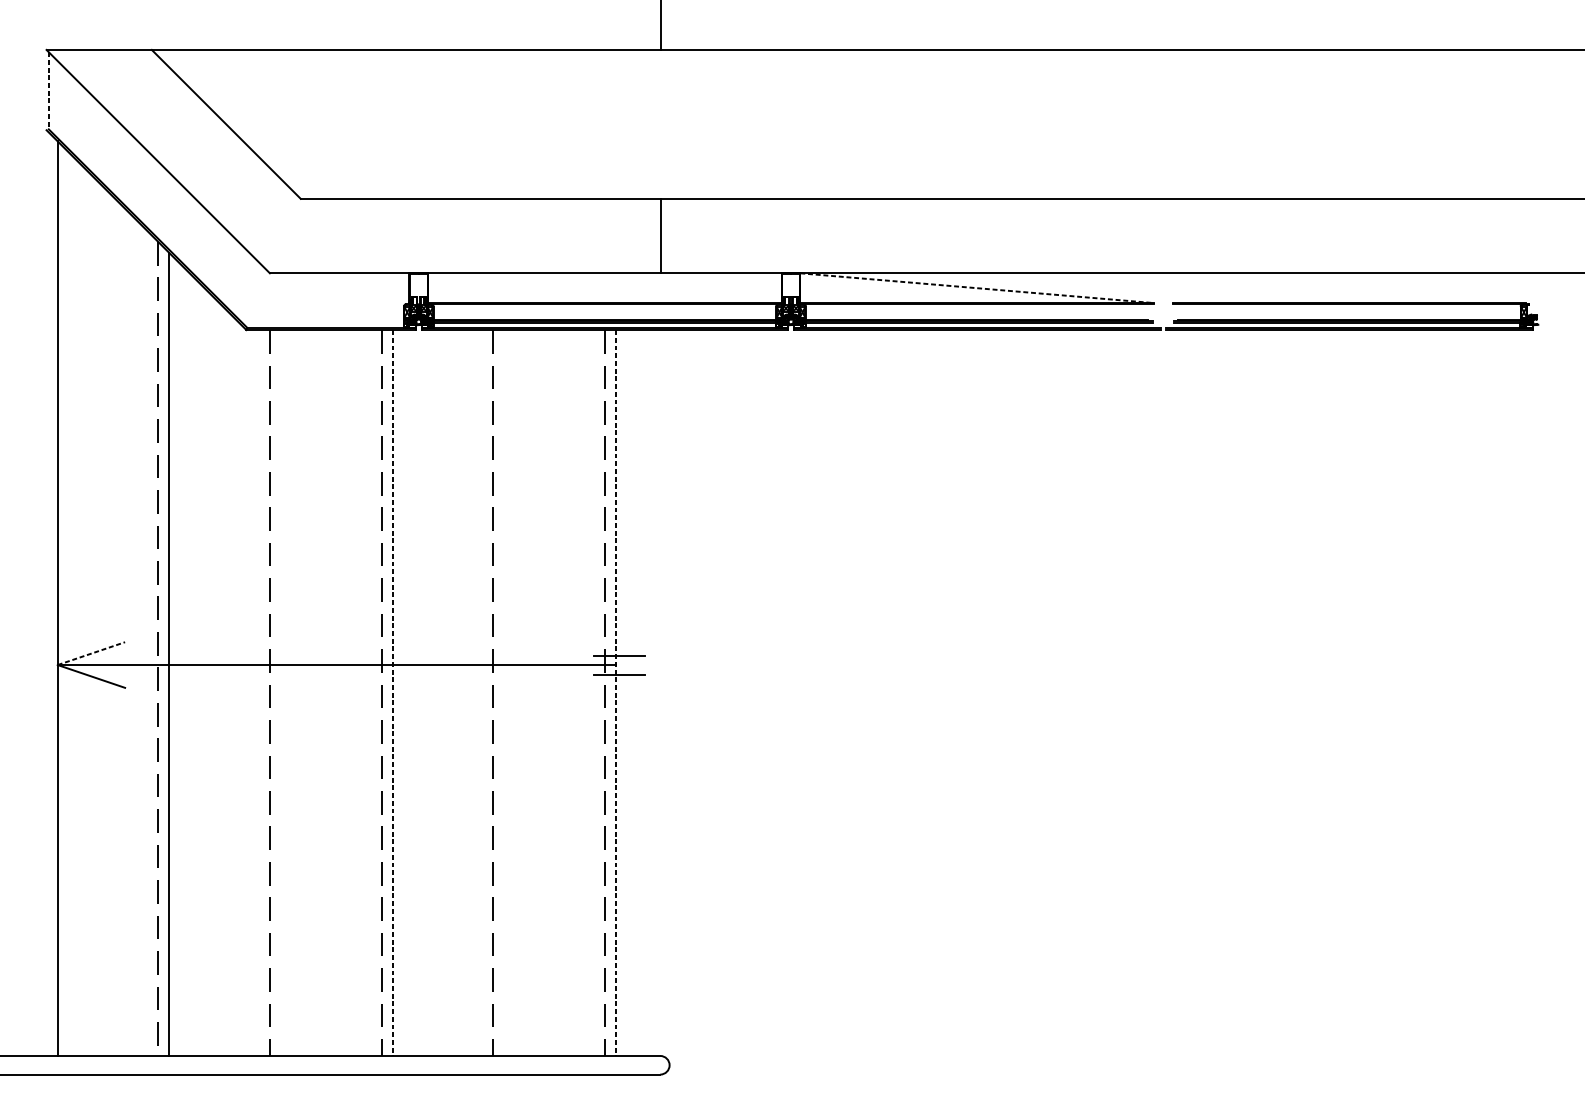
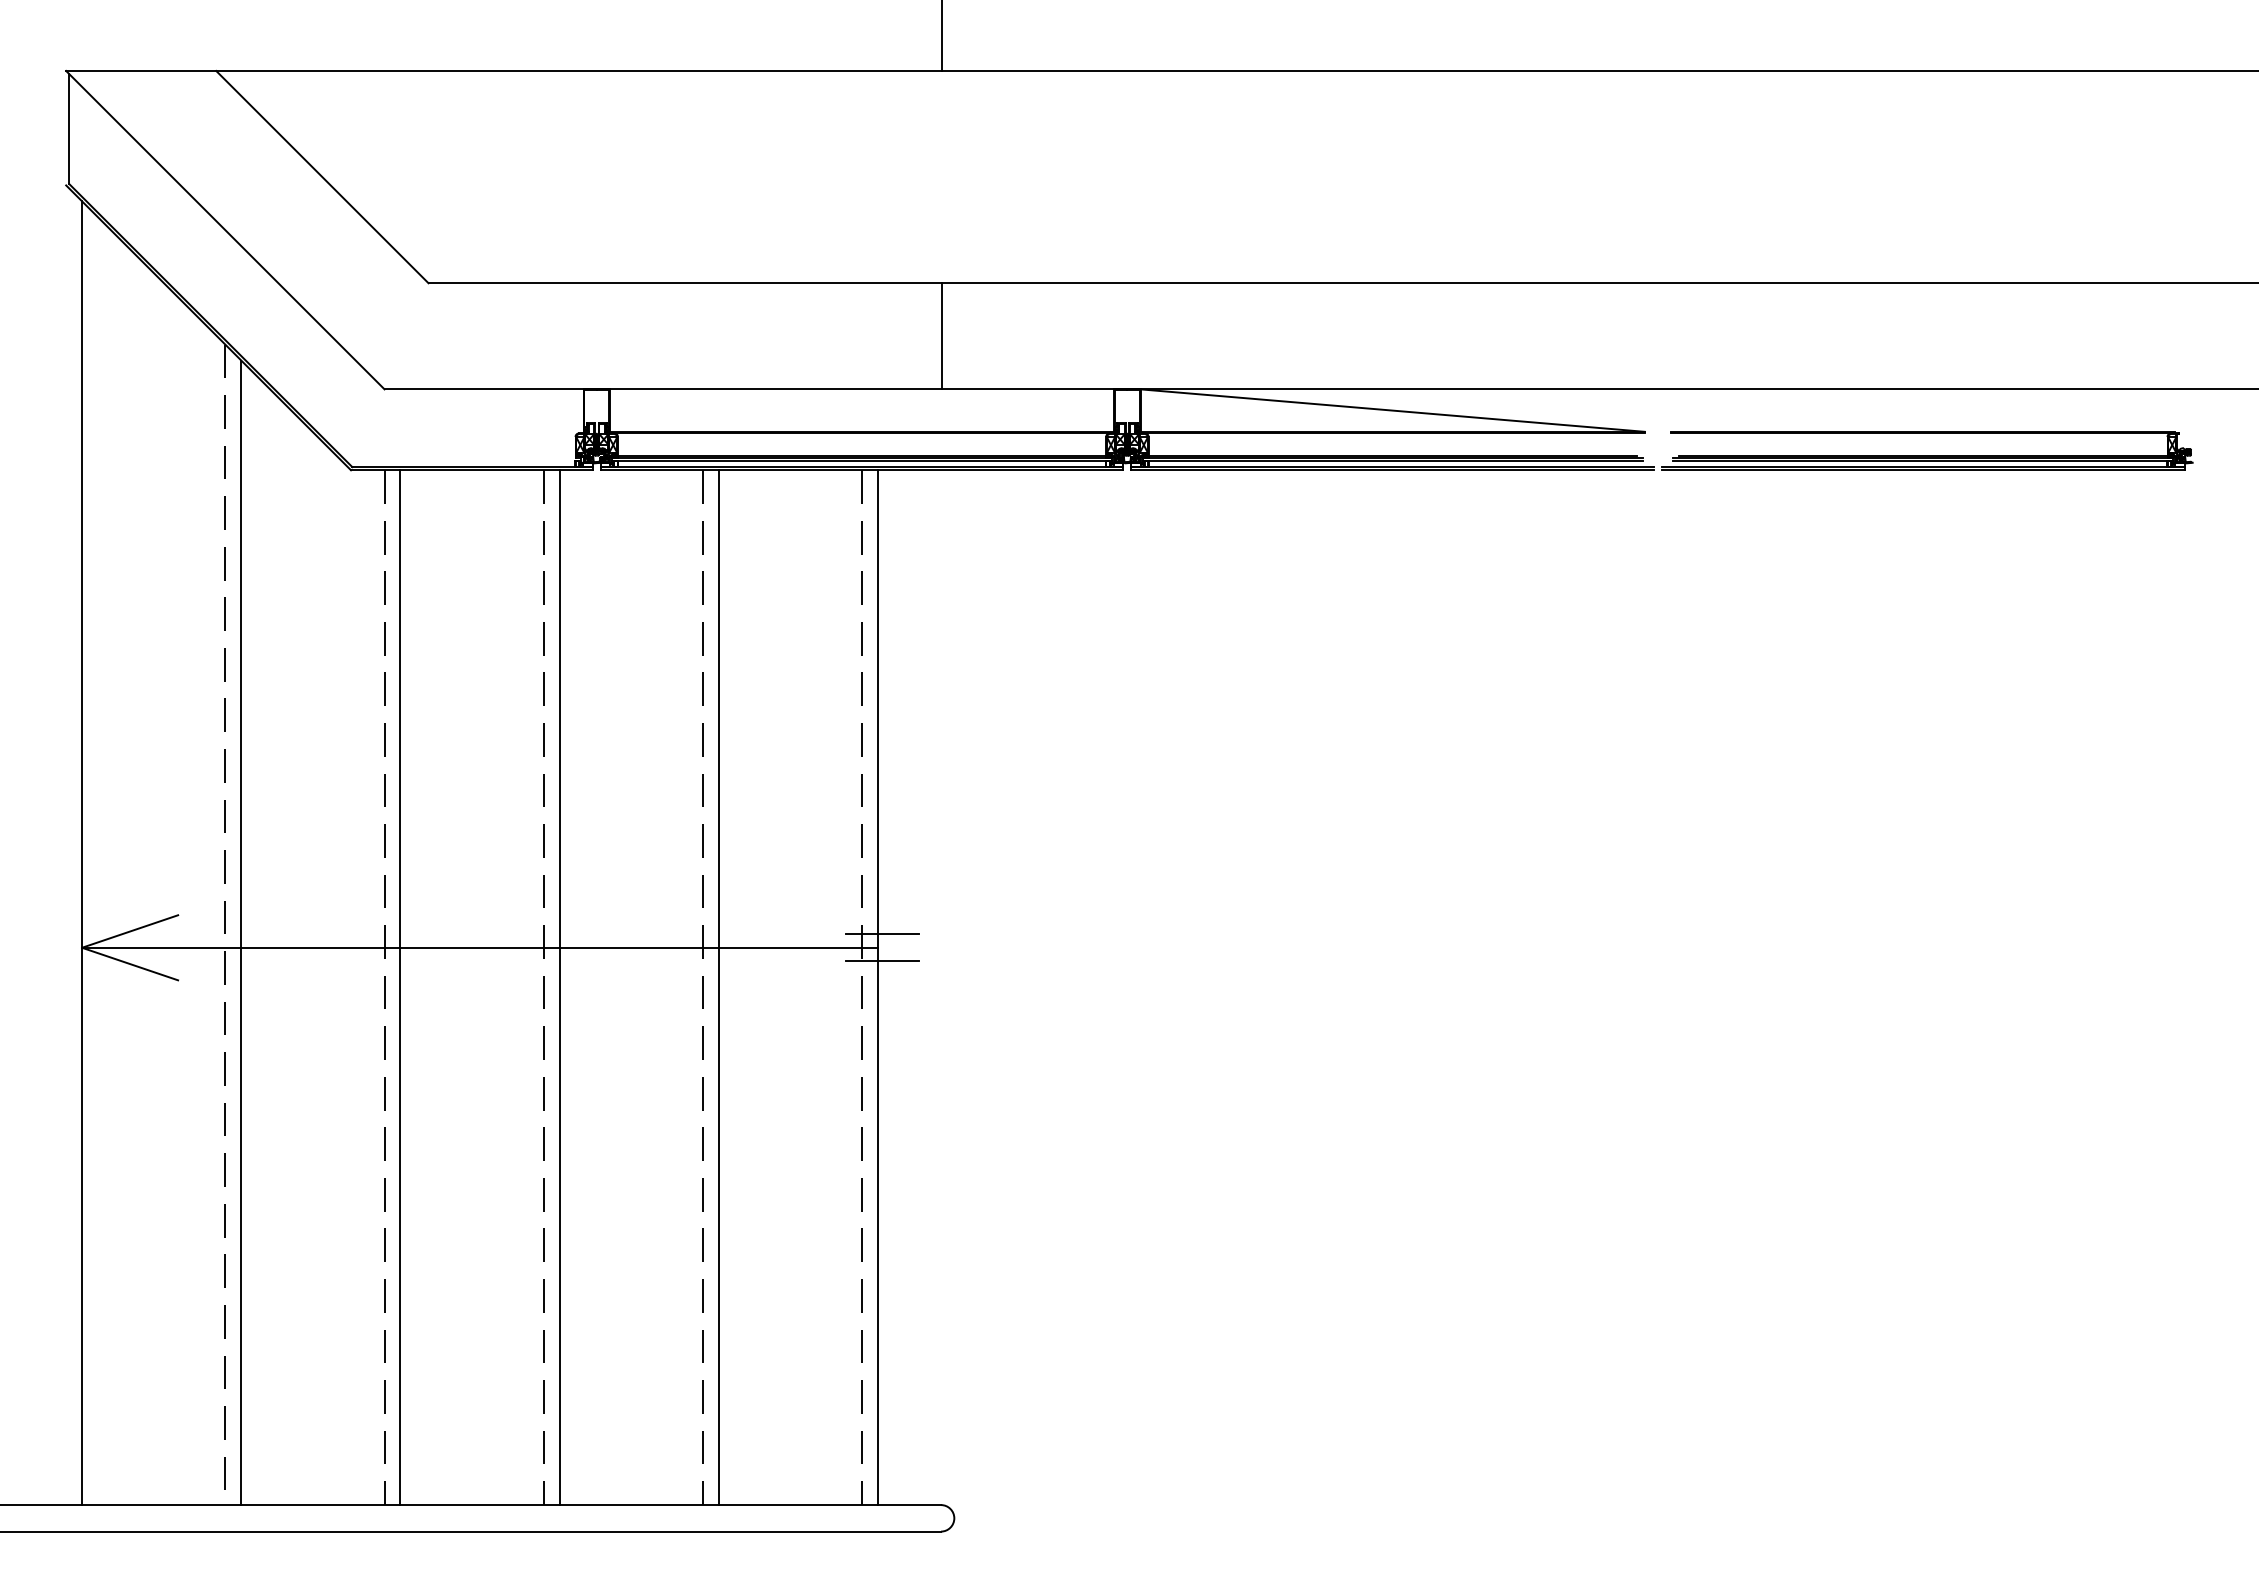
line: (48, 91) -> (69, 129), dashed -> solid
line: (976, 288) -> (1392, 410), dashed -> solid
line: (91, 653) -> (130, 931), dashed -> solid
line: (281, 692) -> (400, 987), added
line: (504, 692) -> (718, 987), added
line: (392, 693) -> (559, 988), dashed -> solid
line: (616, 693) -> (878, 988), dashed -> solid

